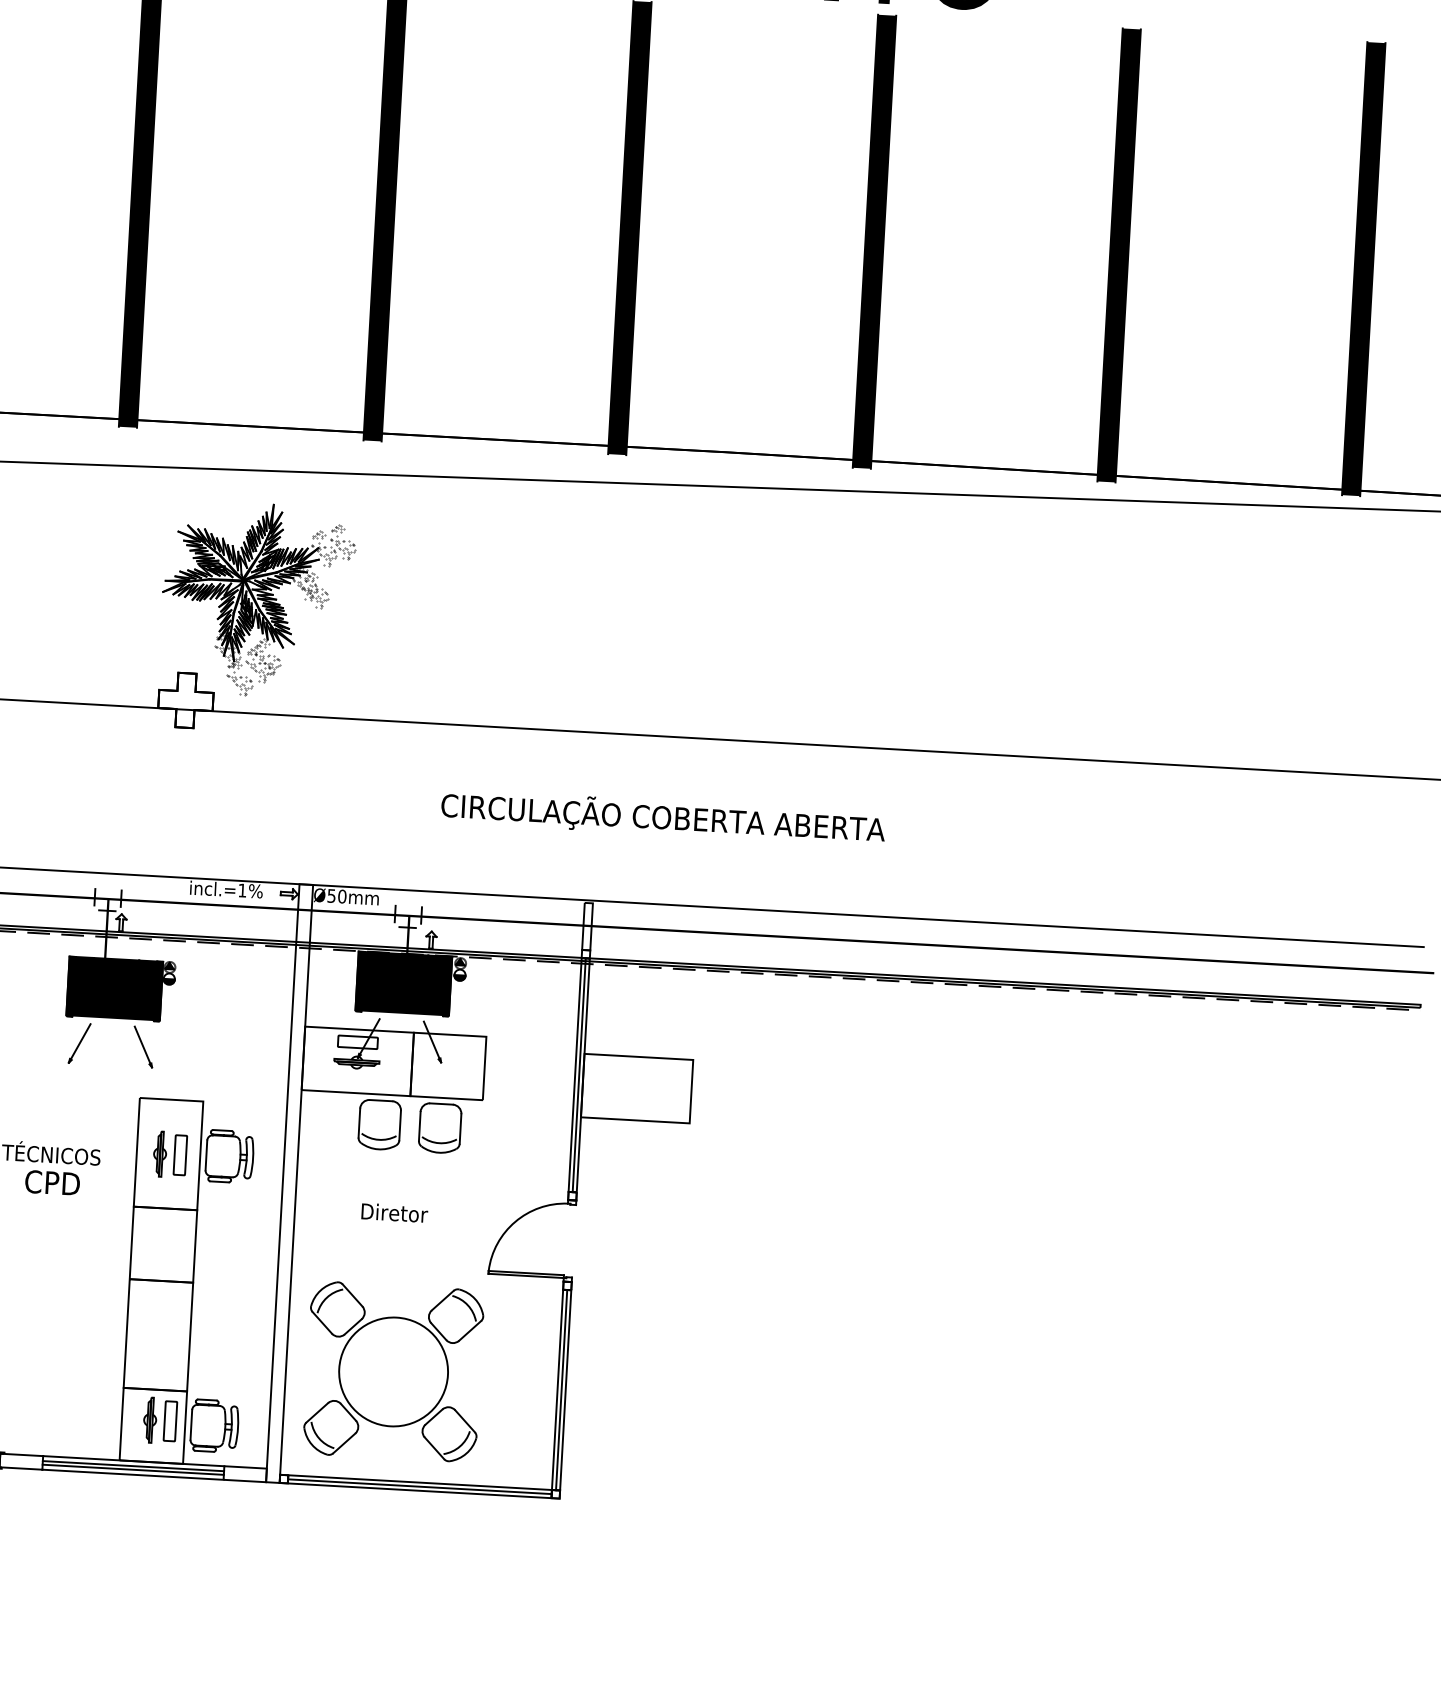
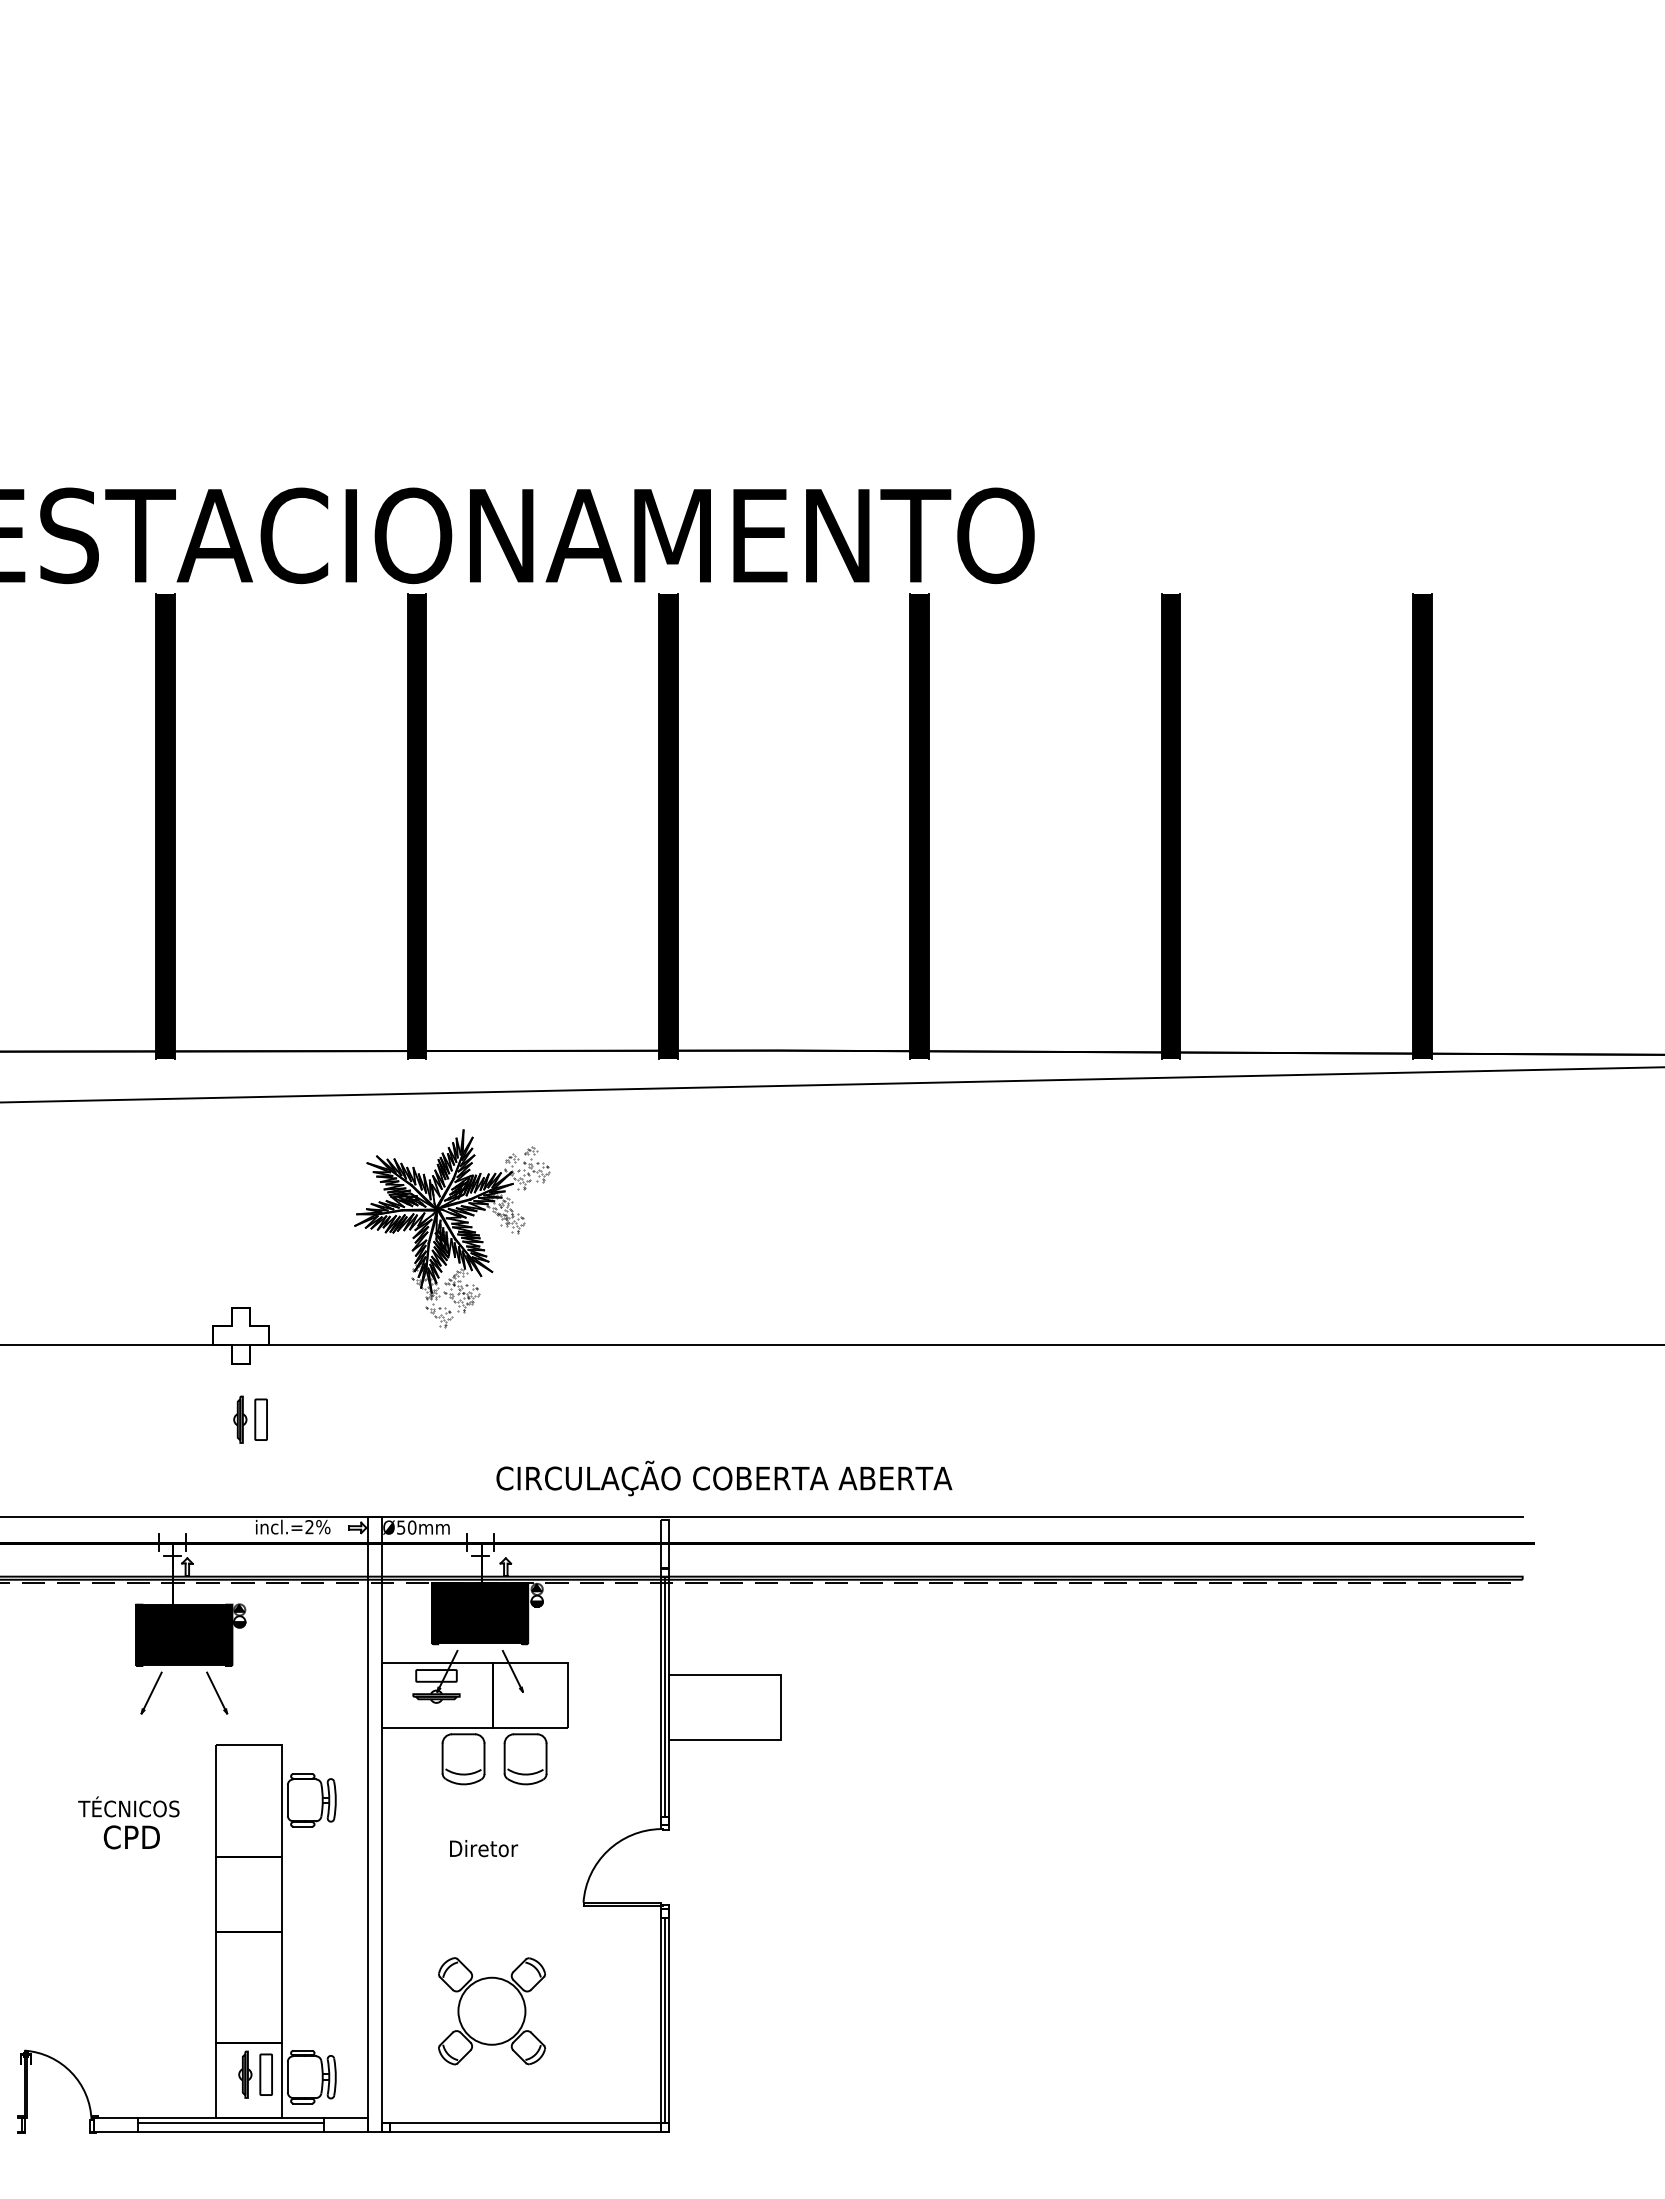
part: (257, 599) -> (452, 1228), moved
text: (663, 817) -> (724, 1478), moved
text: (242, 889) -> (309, 1526), incl.=1%%% -> incl.=2%%%
part: (170, 1154) -> (250, 1419), moved
part: (393, 1371) -> (491, 2010), size x0.6
line: (132, 1469) -> (230, 2126), removed
line: (419, 1486) -> (524, 2127), removed

